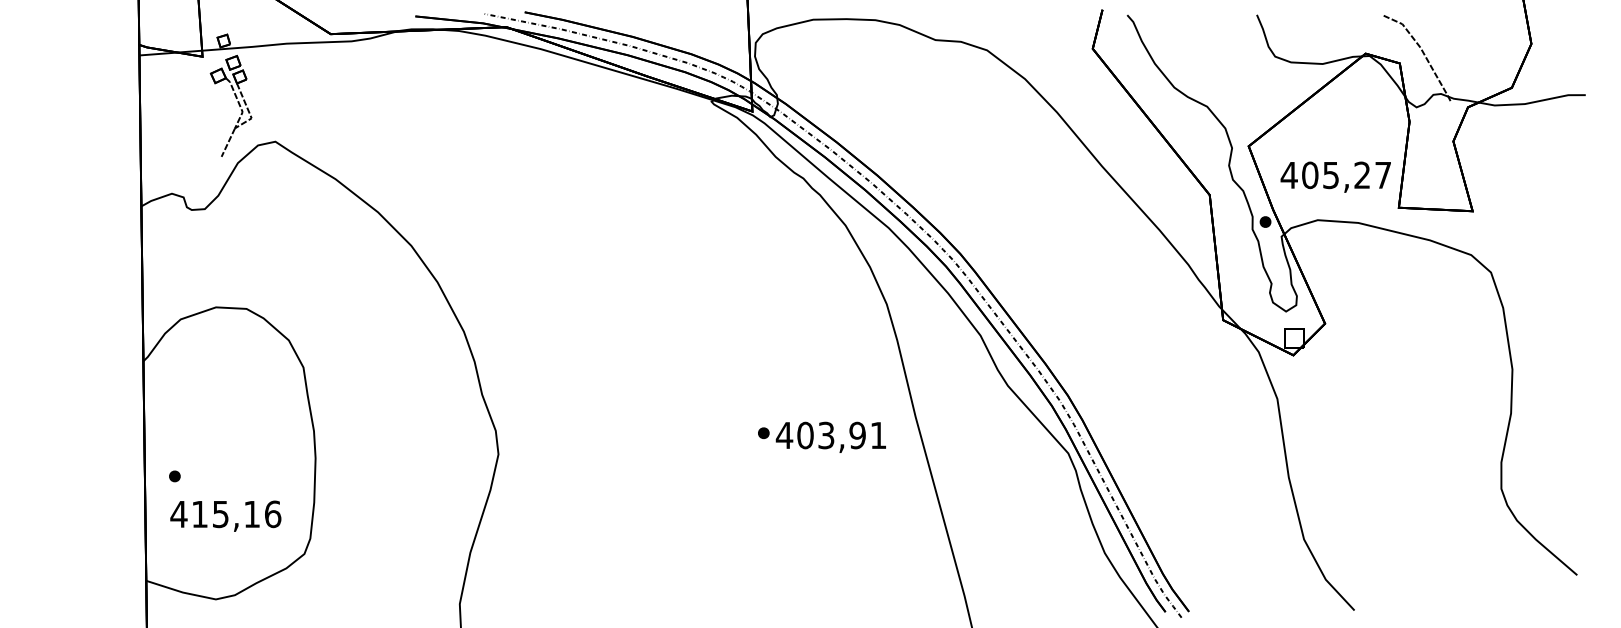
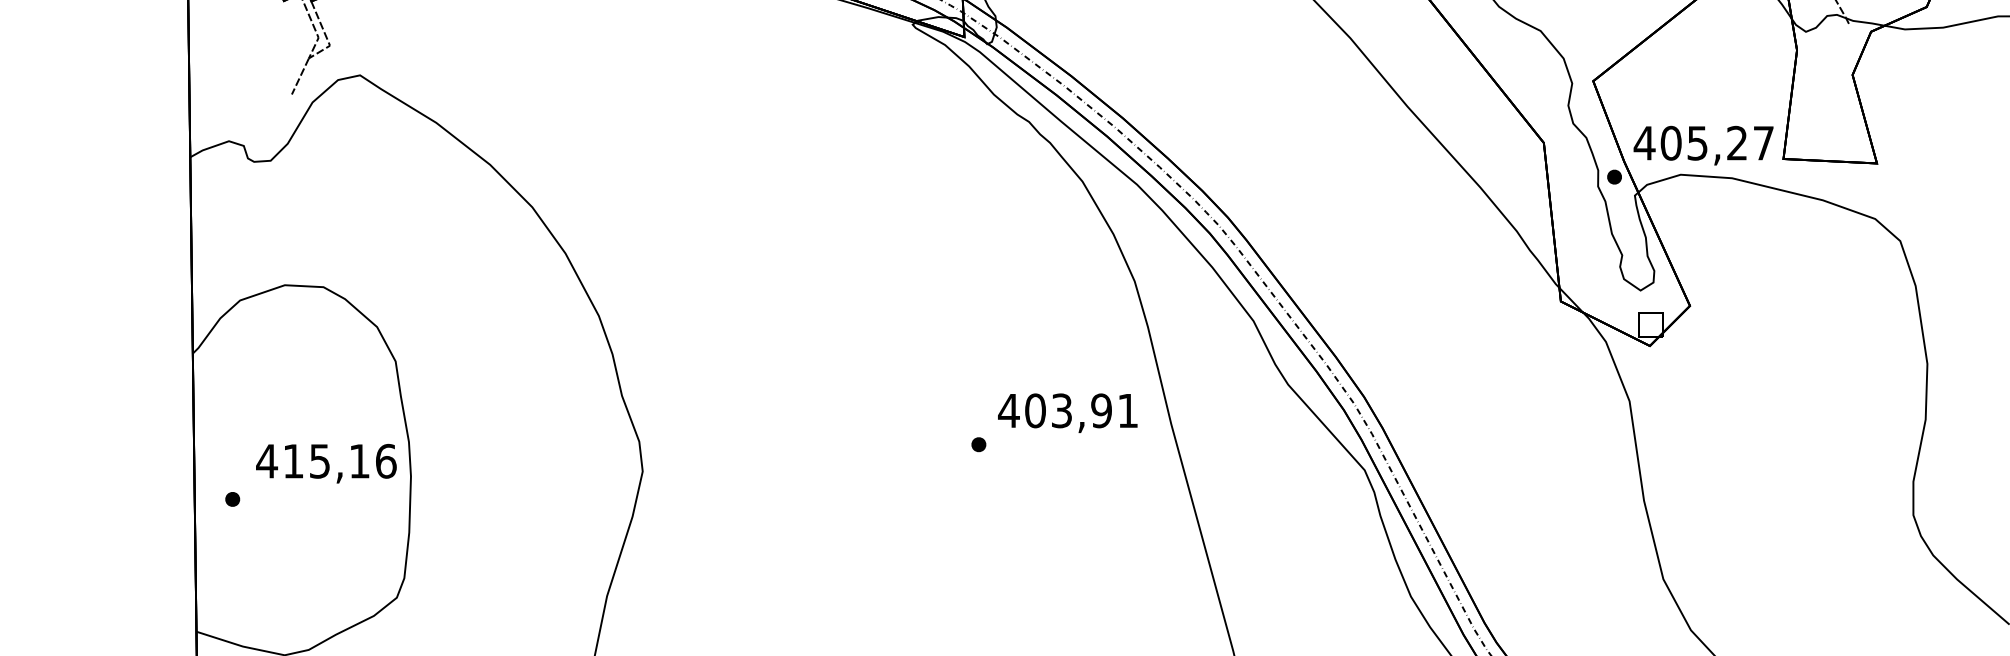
text: (1335, 176) -> (1703, 144), moved
text: (830, 436) -> (1067, 412), moved
text: (225, 515) -> (325, 462), moved

